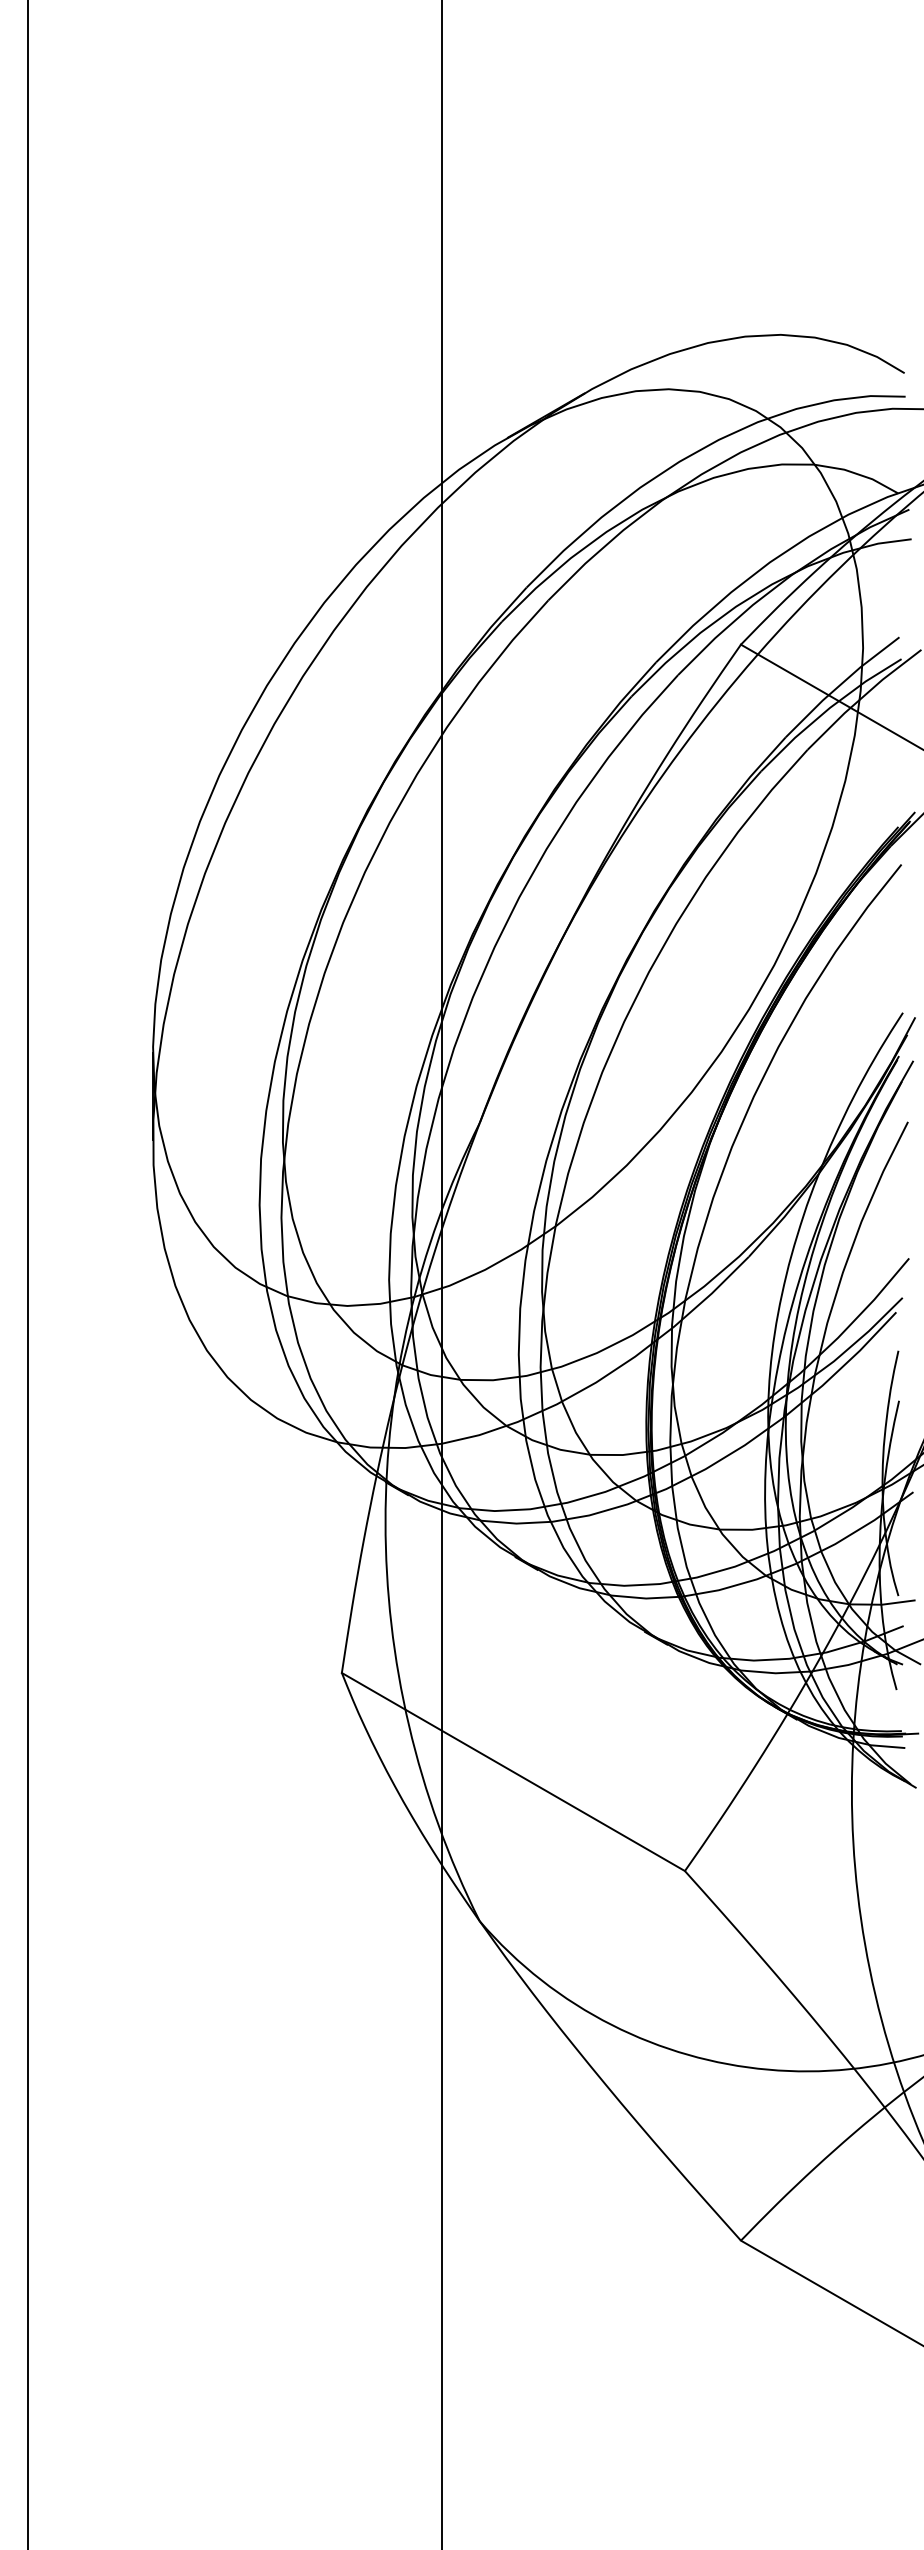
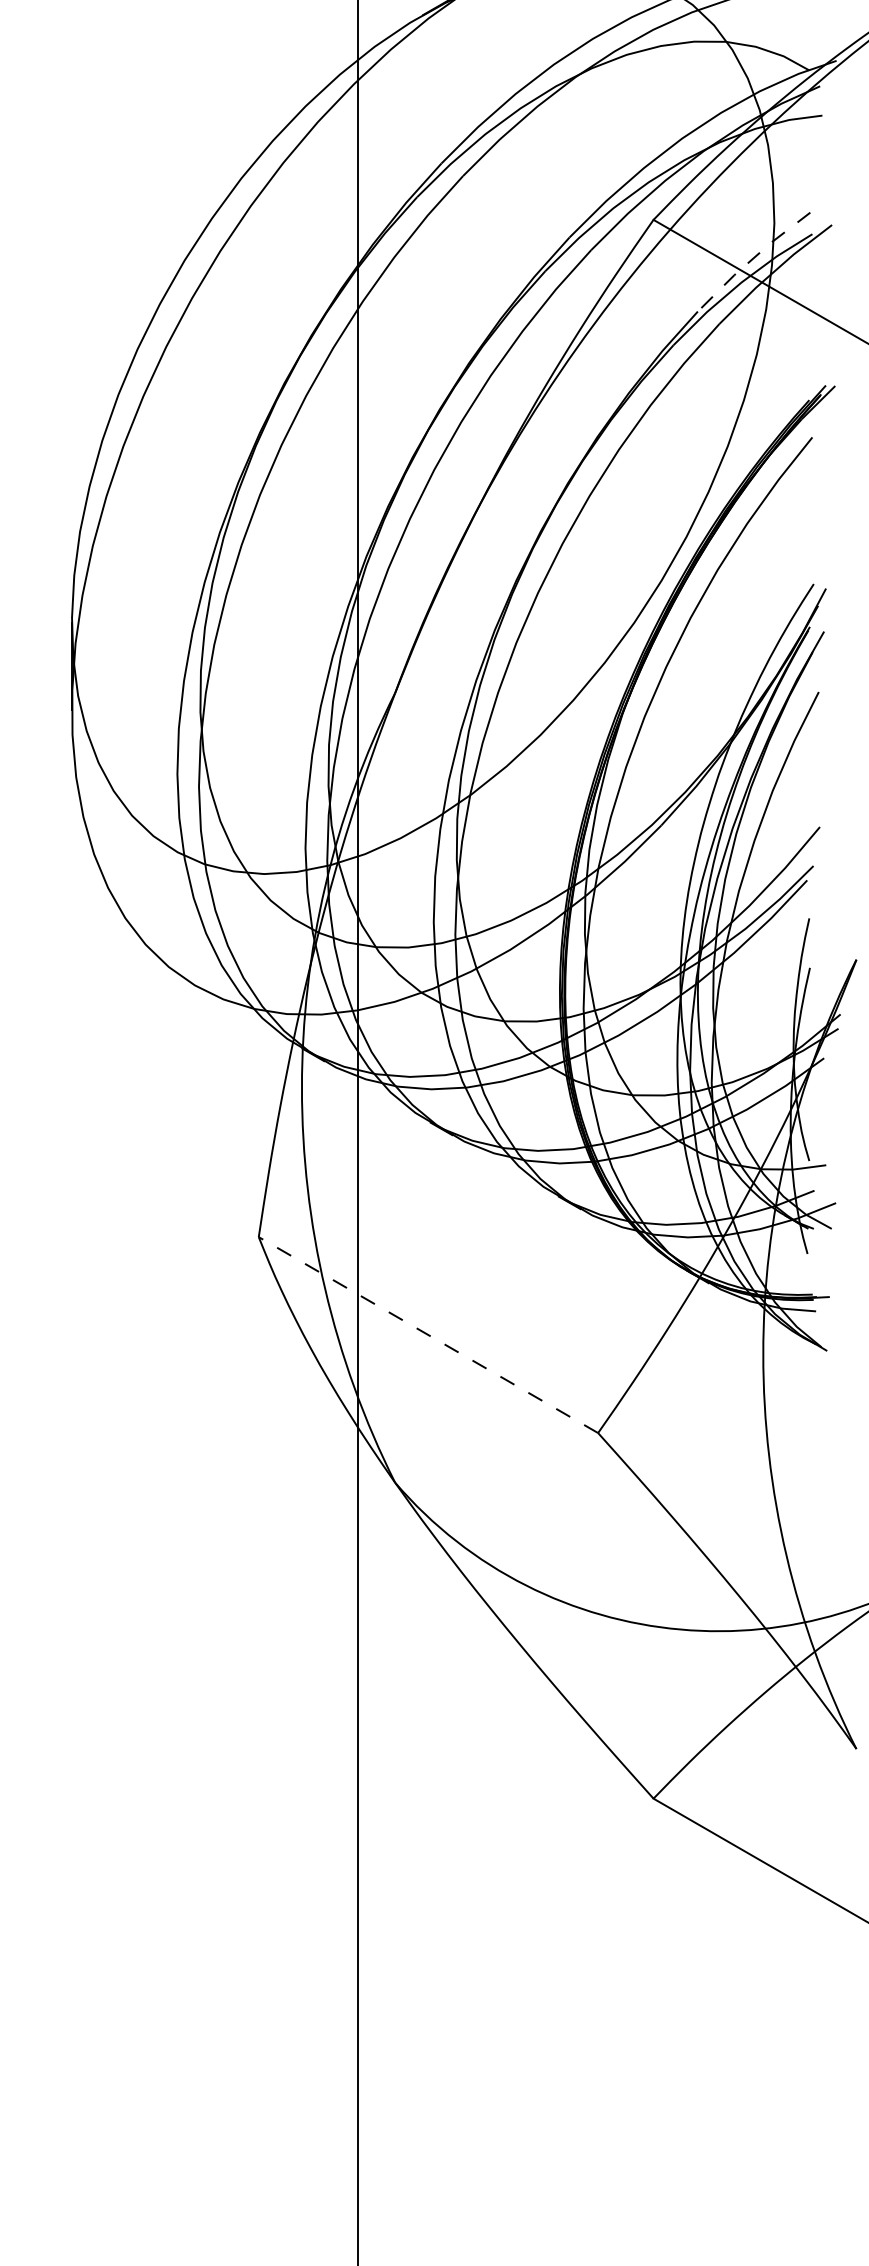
line: (839, 685) -> (751, 260), solid -> dashed
line: (512, 1771) -> (427, 1334), solid -> dashed

